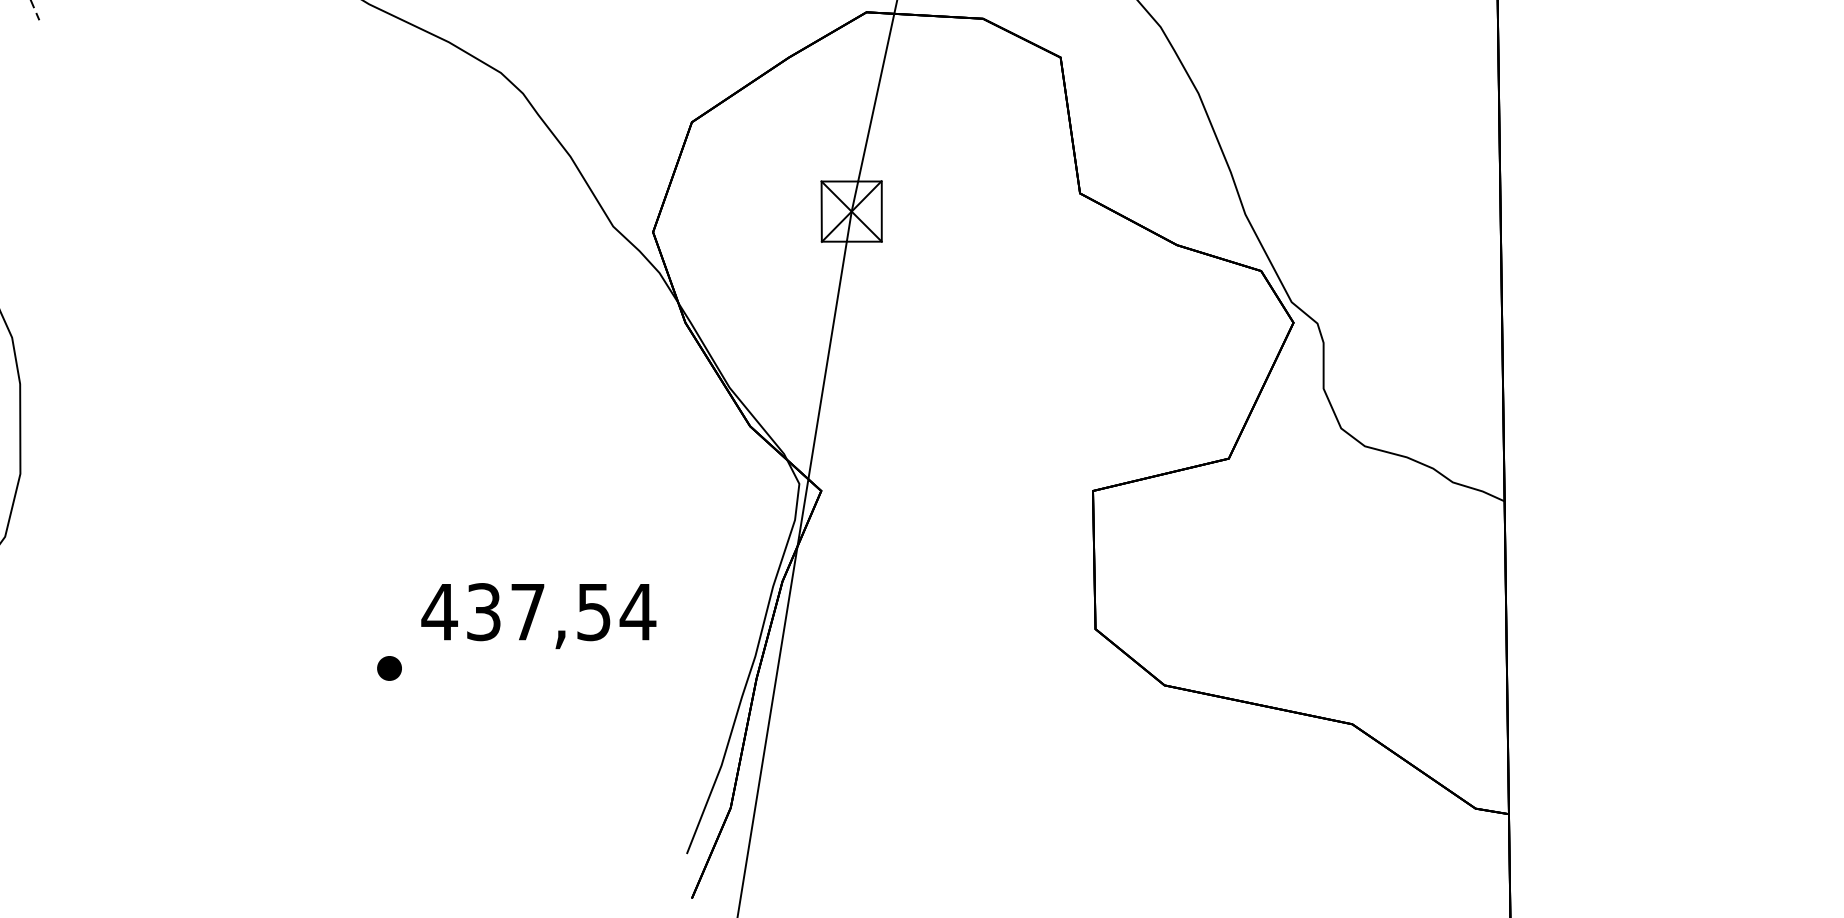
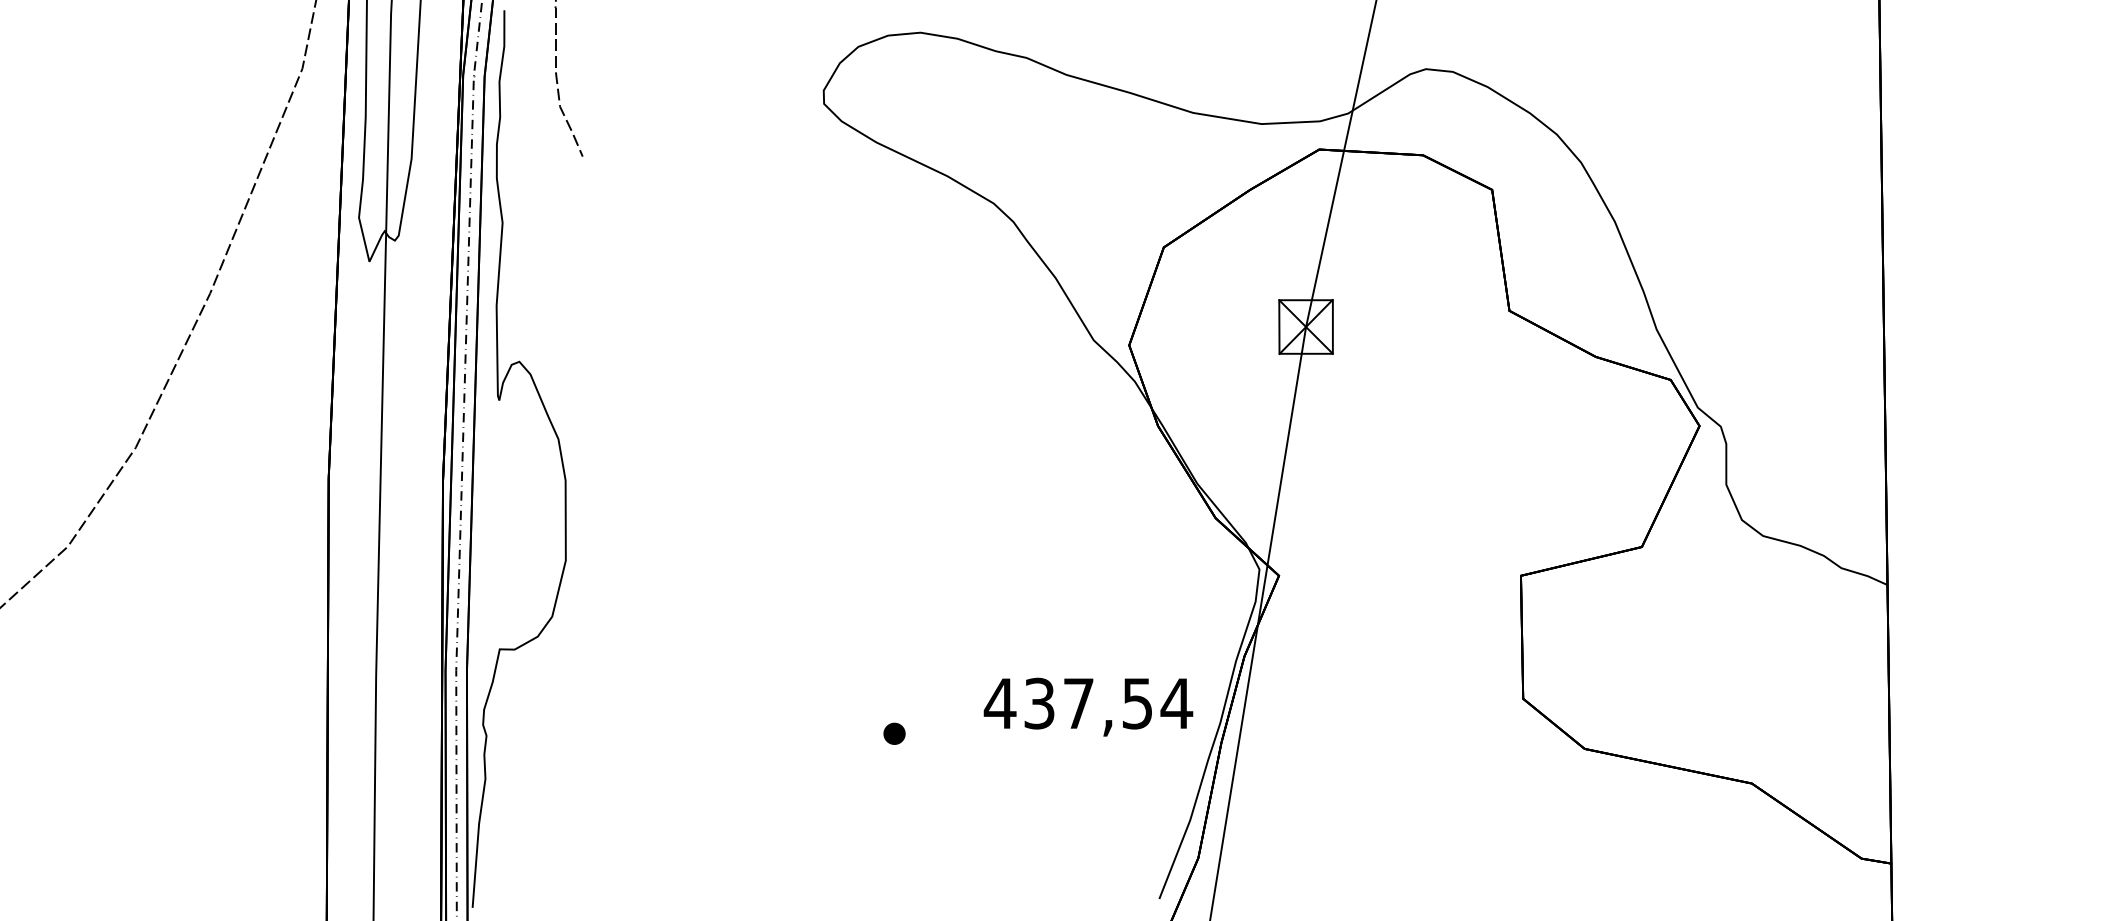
text: (538, 615) -> (1088, 706), moved

